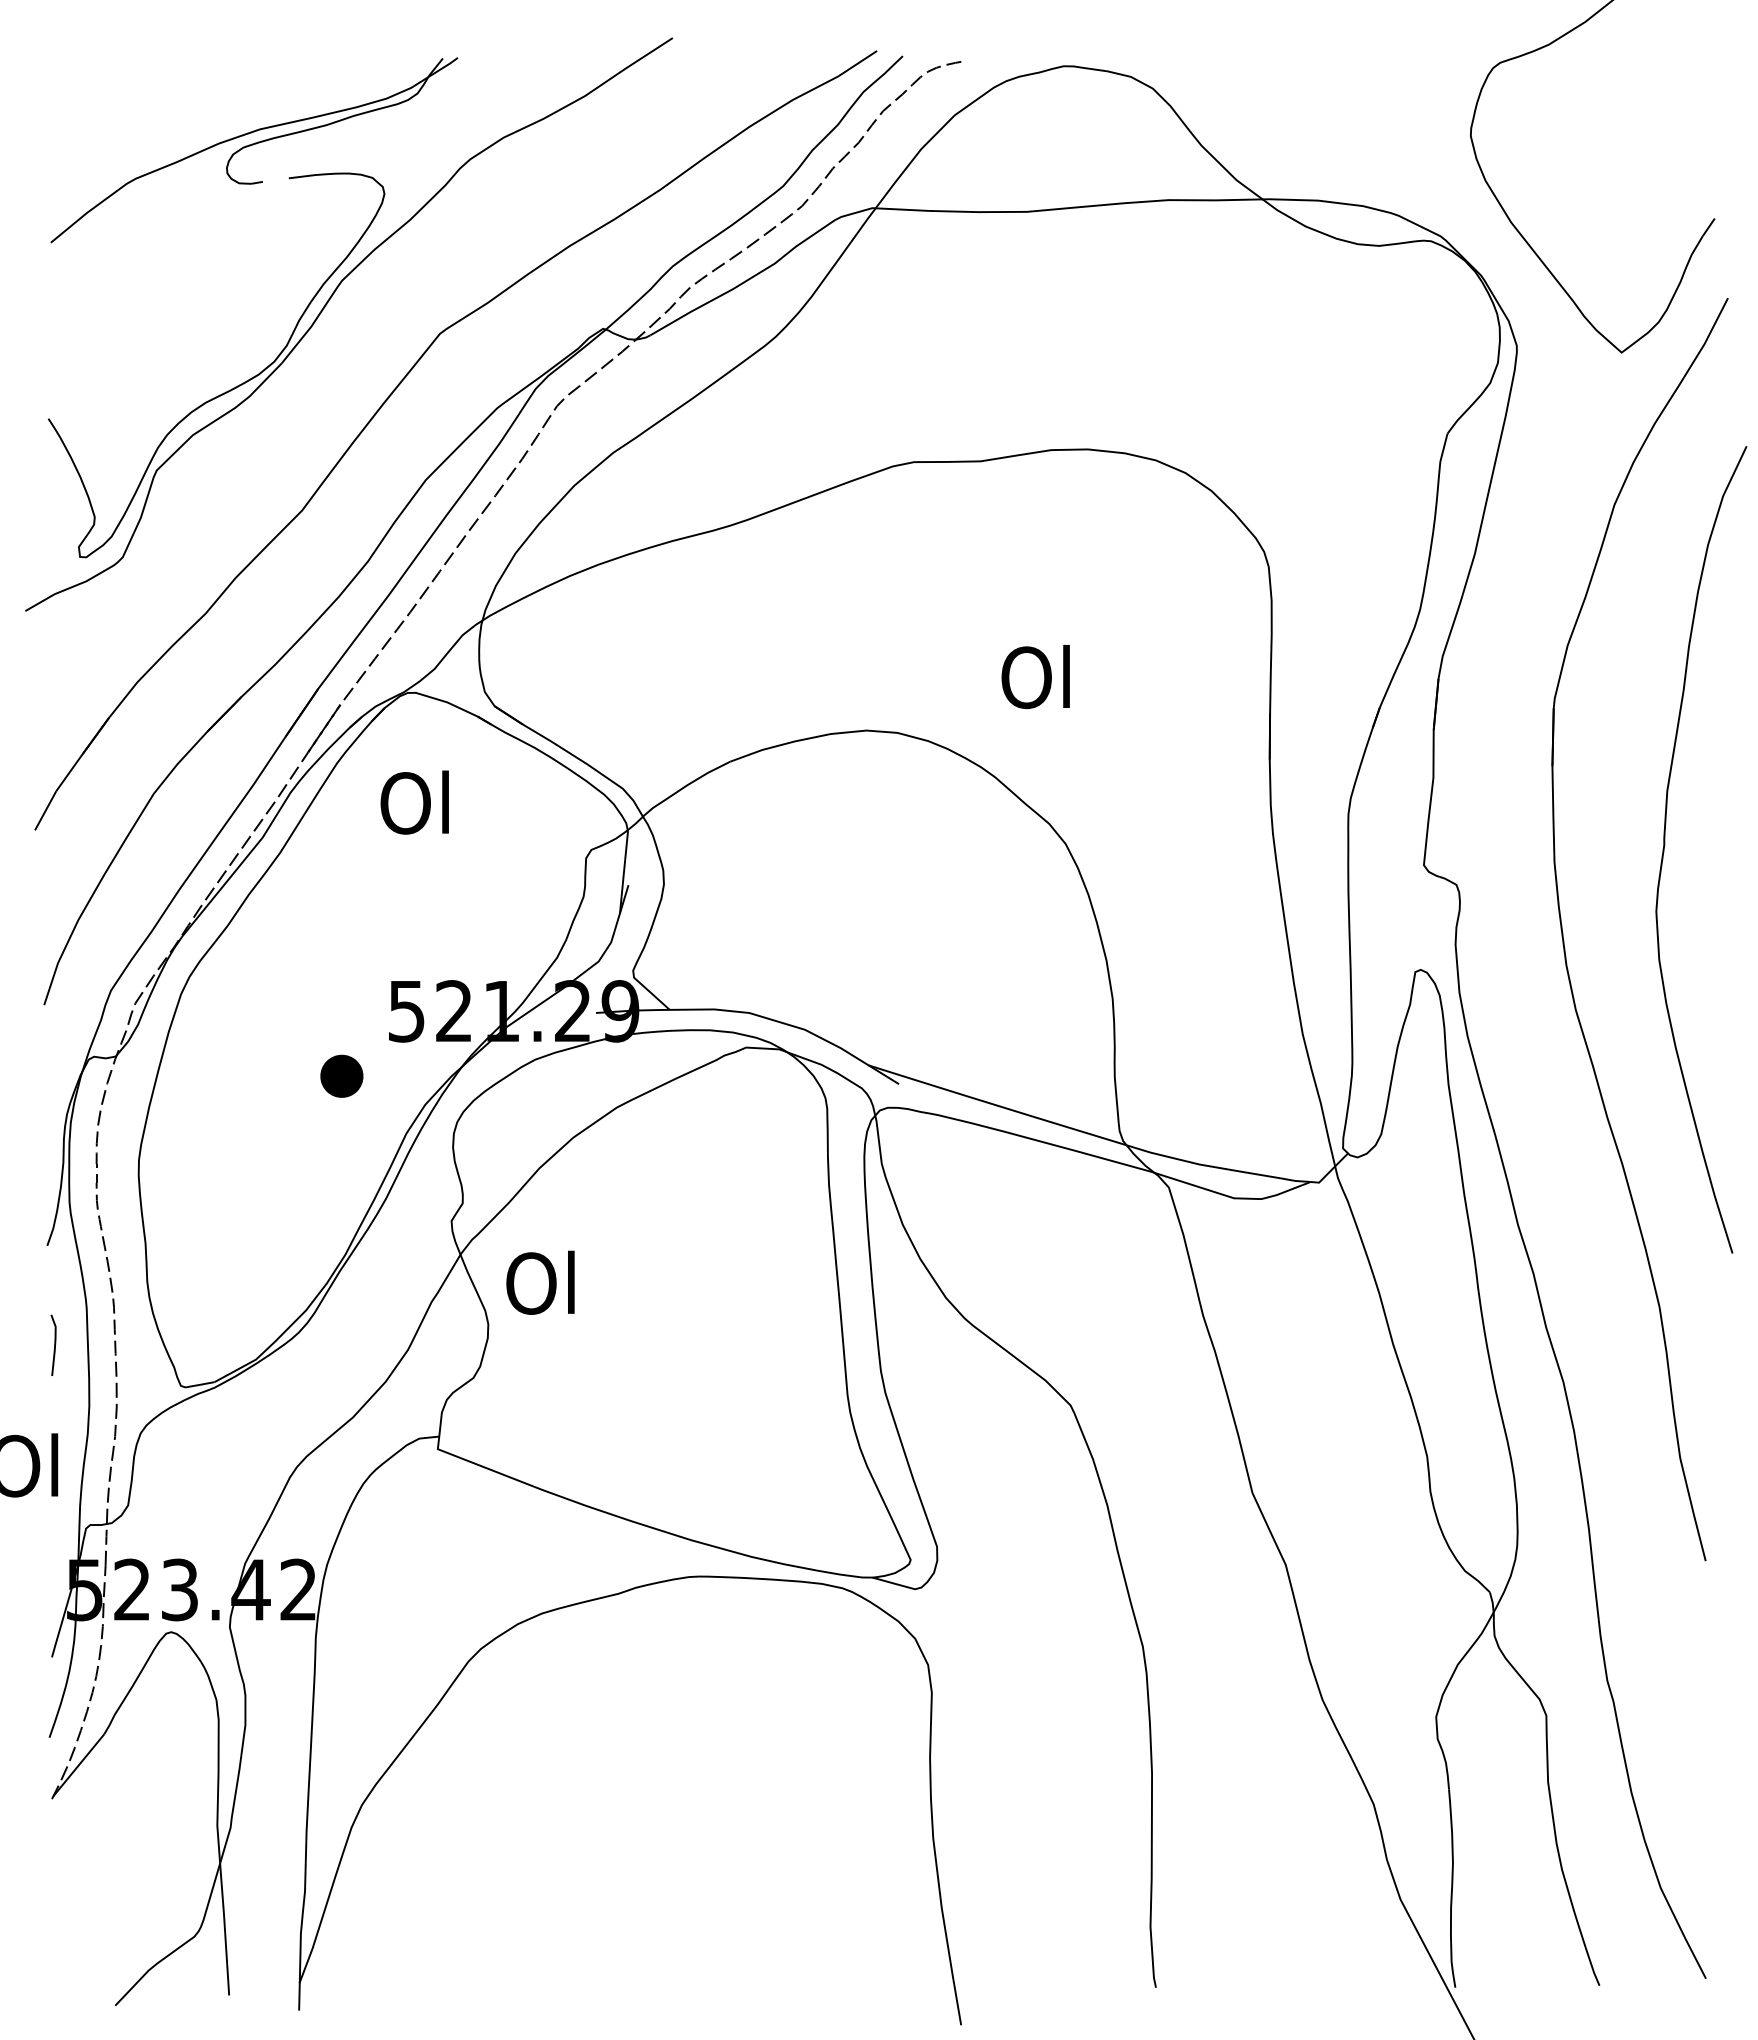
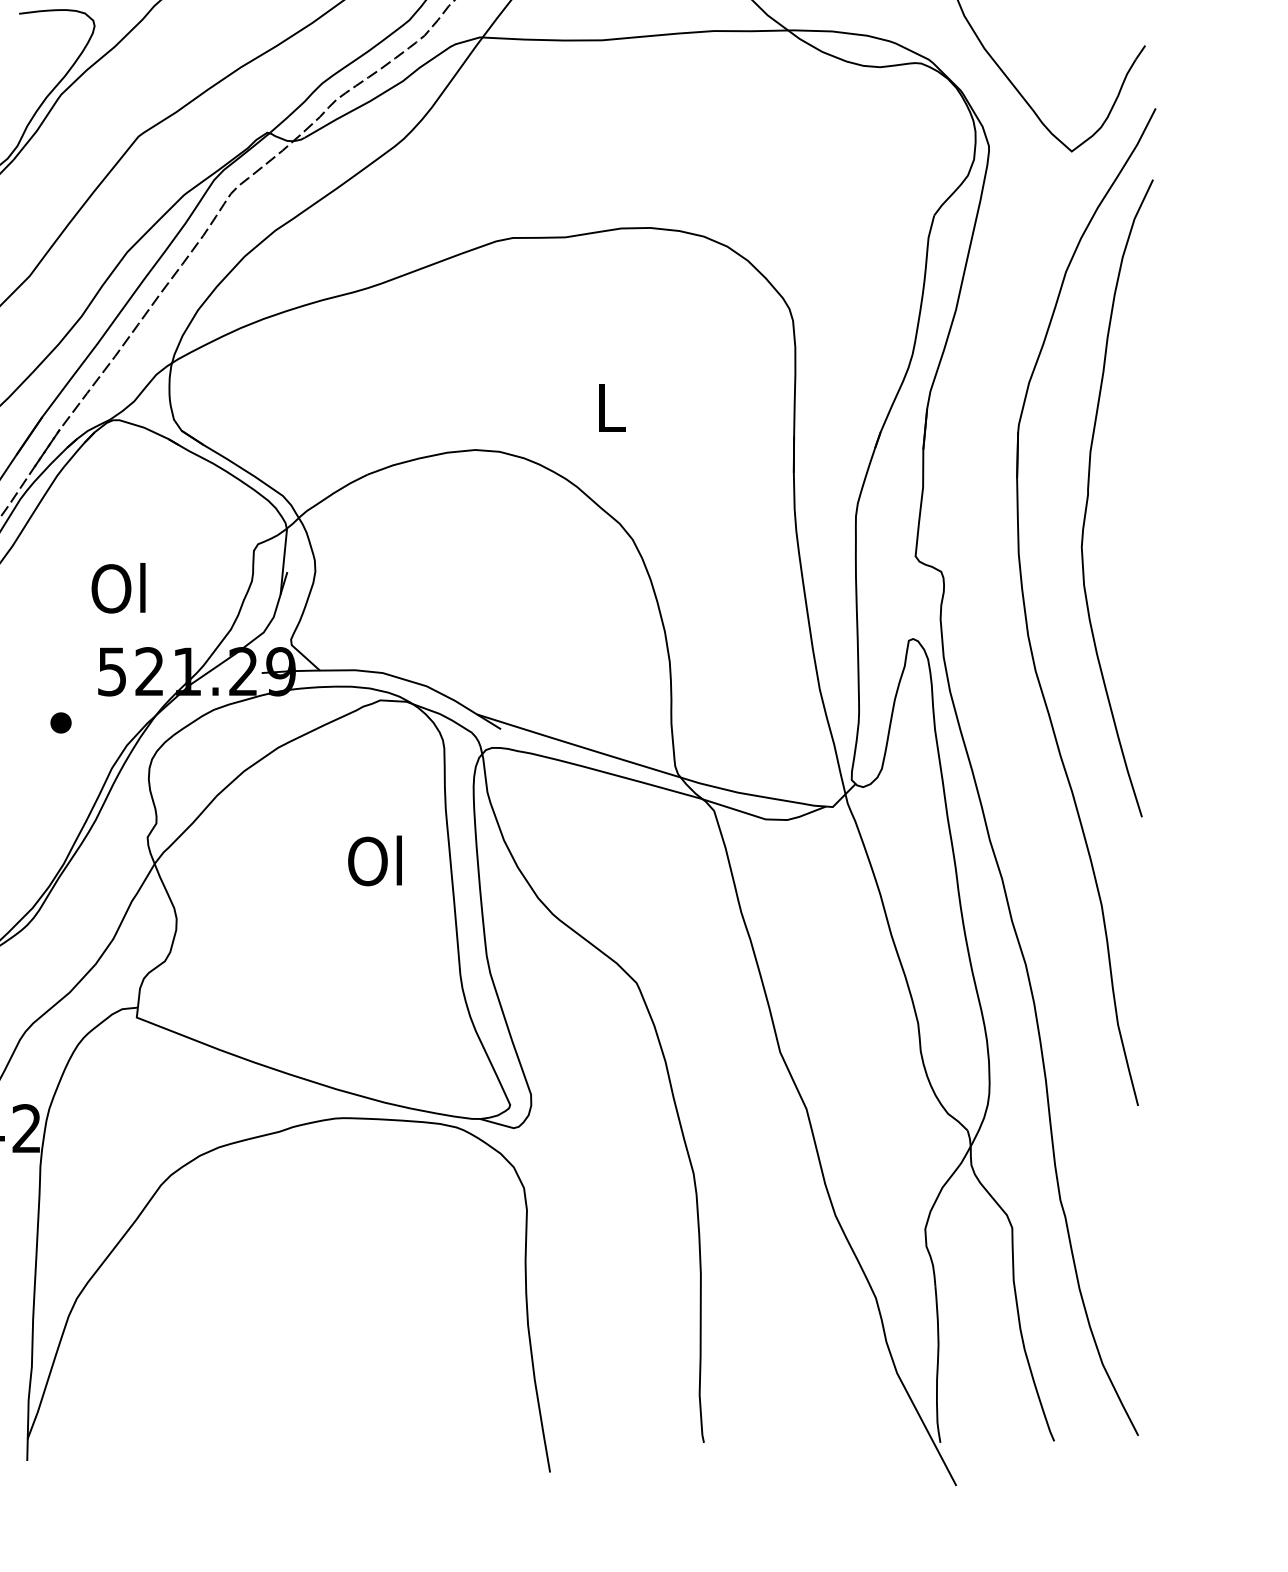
text: (1035, 676) -> (608, 407), Ol -> L
text: (414, 802) -> (118, 588), moved
curve: (1665, 845) -> (1089, 494), moved
part: (341, 1075) -> (60, 722), size x0.62
text: (540, 1282) -> (375, 860), moved

